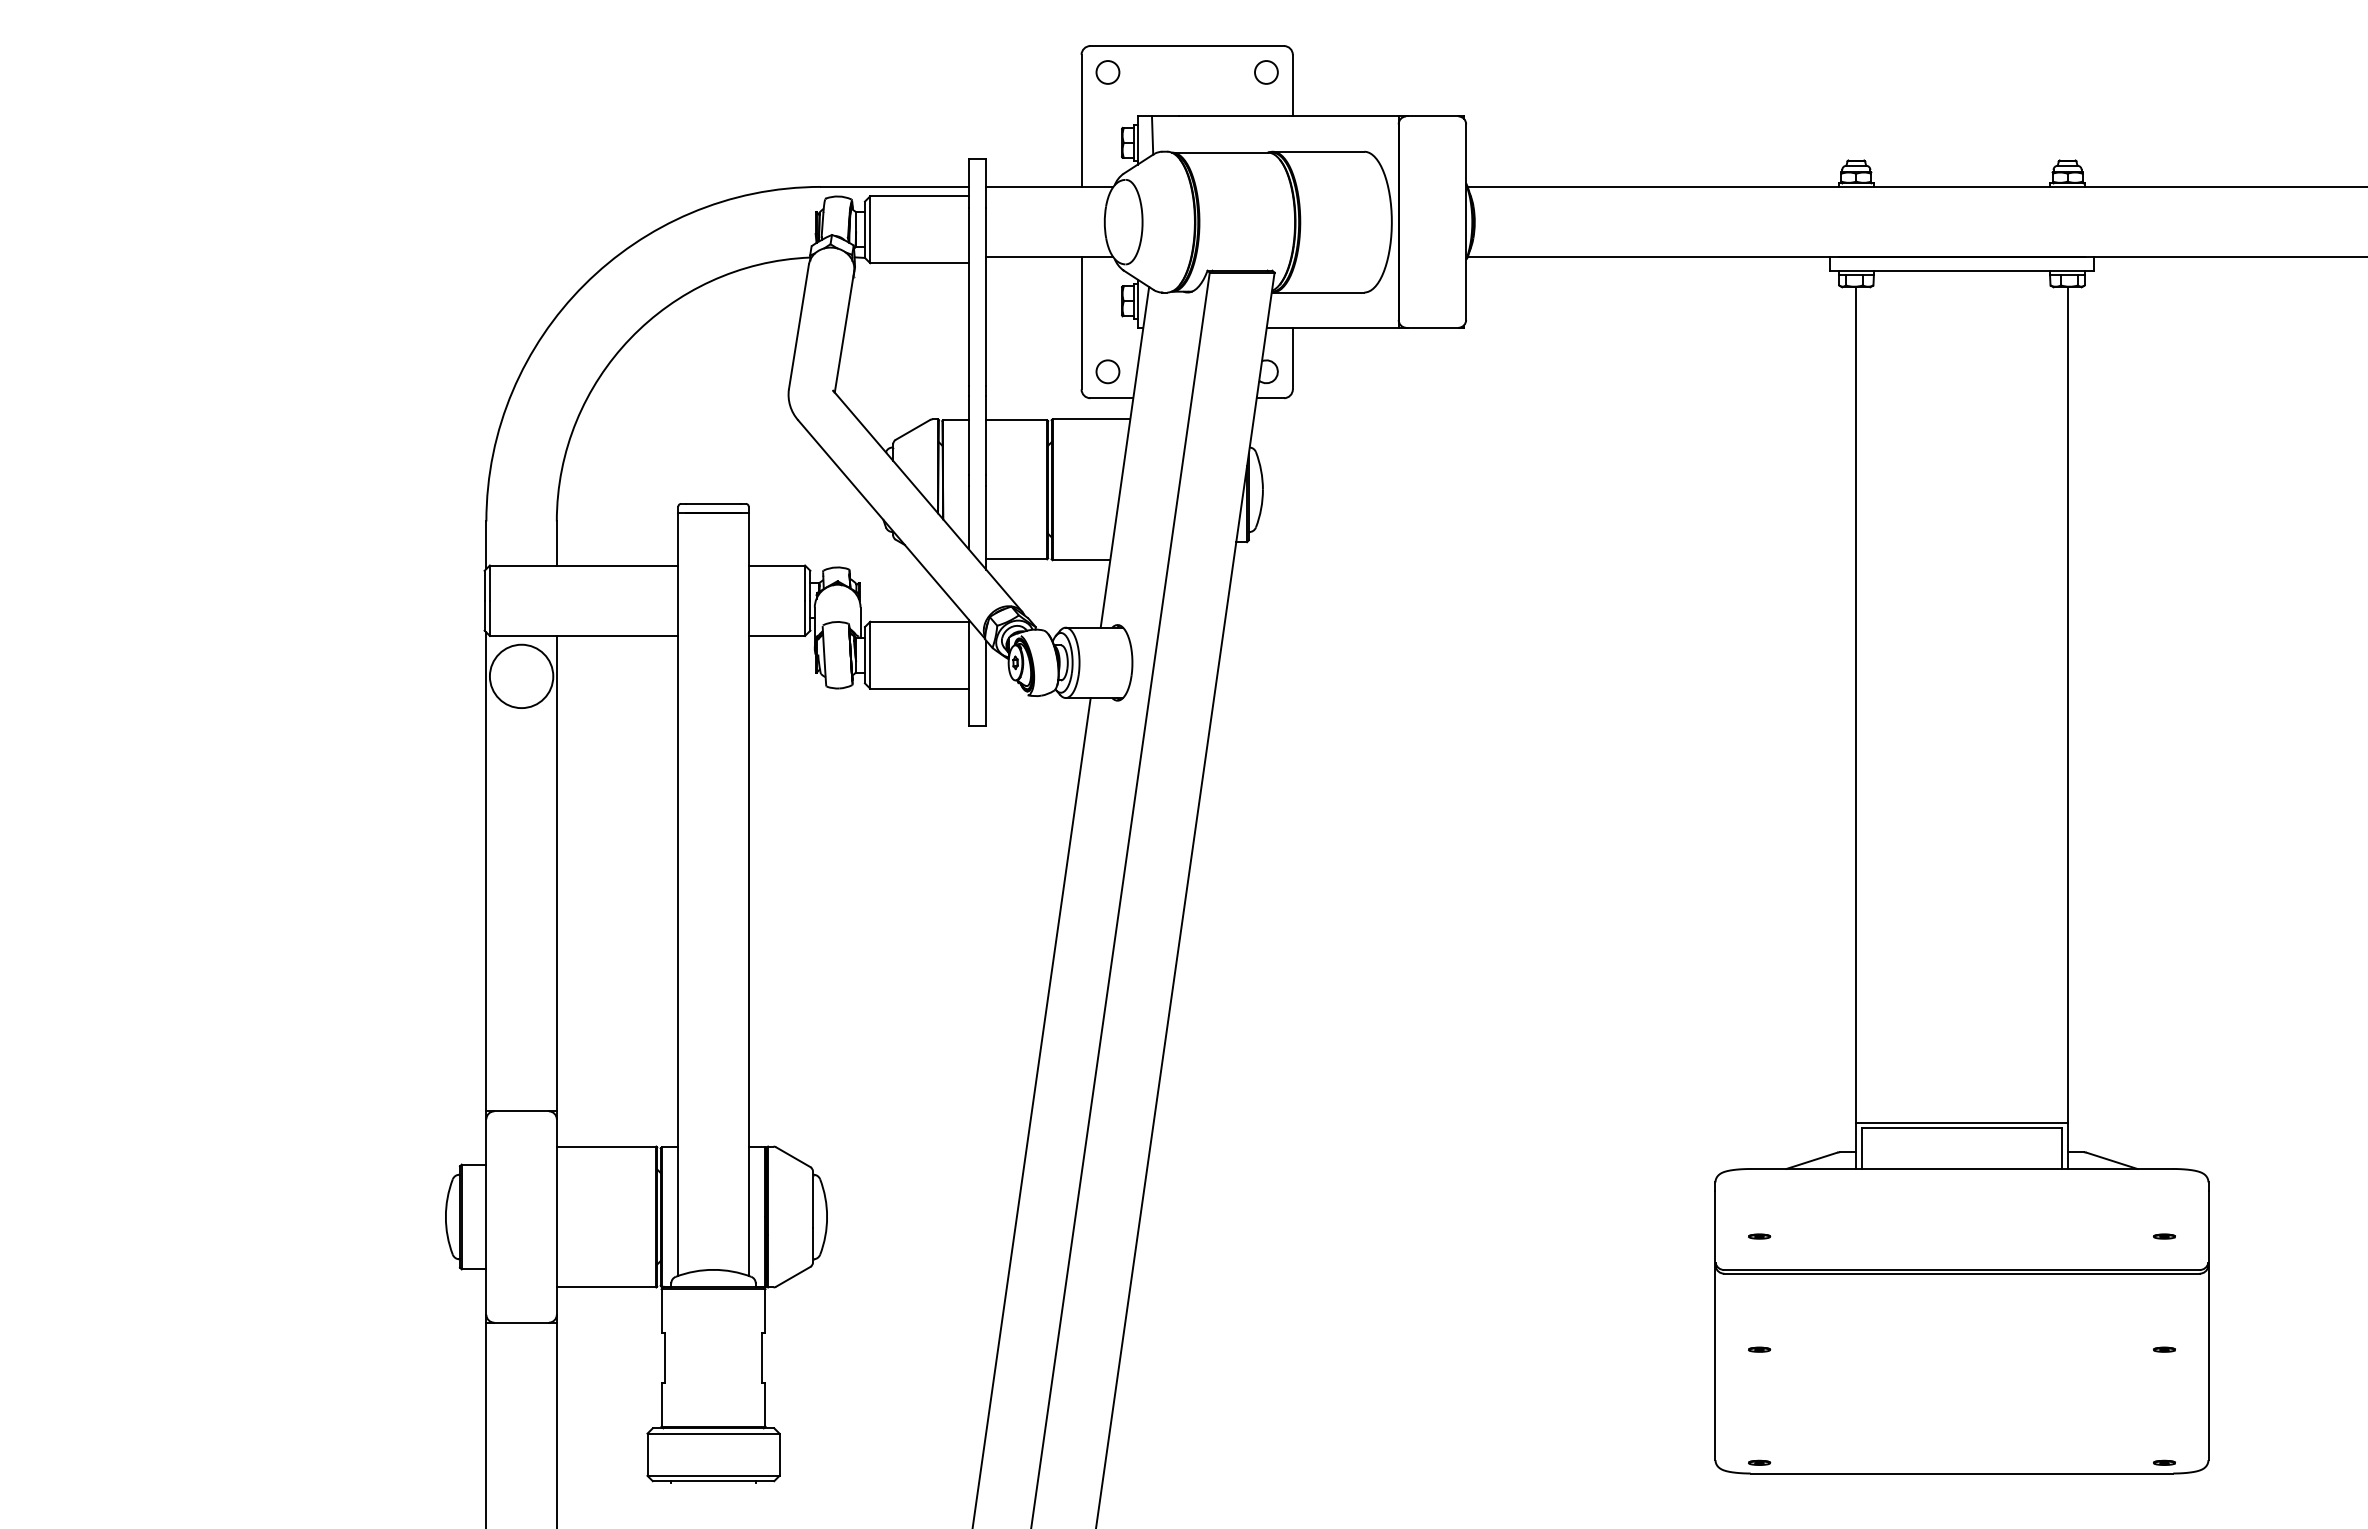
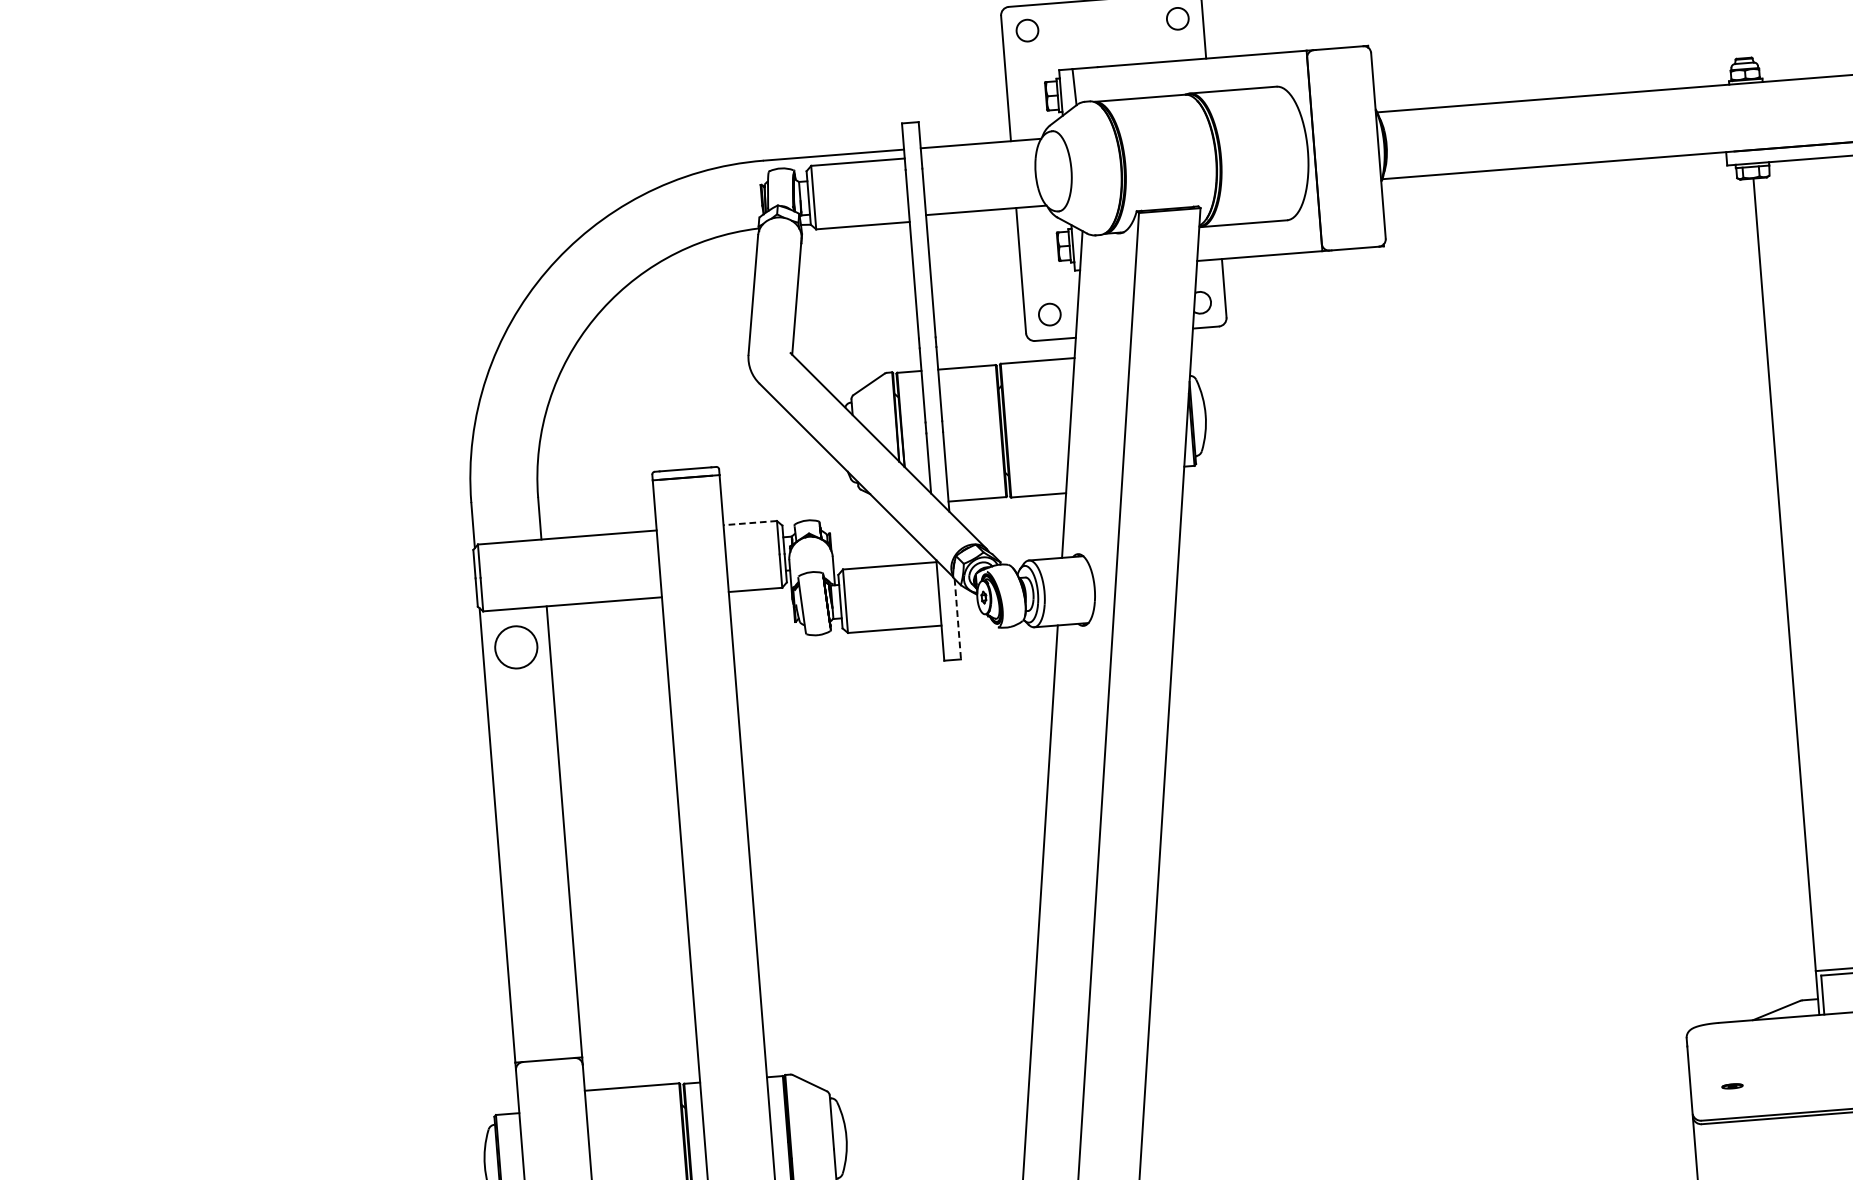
line: (776, 565) -> (749, 523), solid -> dashed
circle: (521, 676) -> (516, 647), size x0.7
line: (986, 683) -> (957, 619), solid -> dashed

